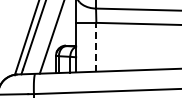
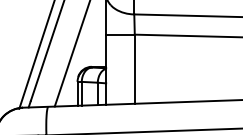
line: (96, 46) -> (134, 68), dashed -> solid

